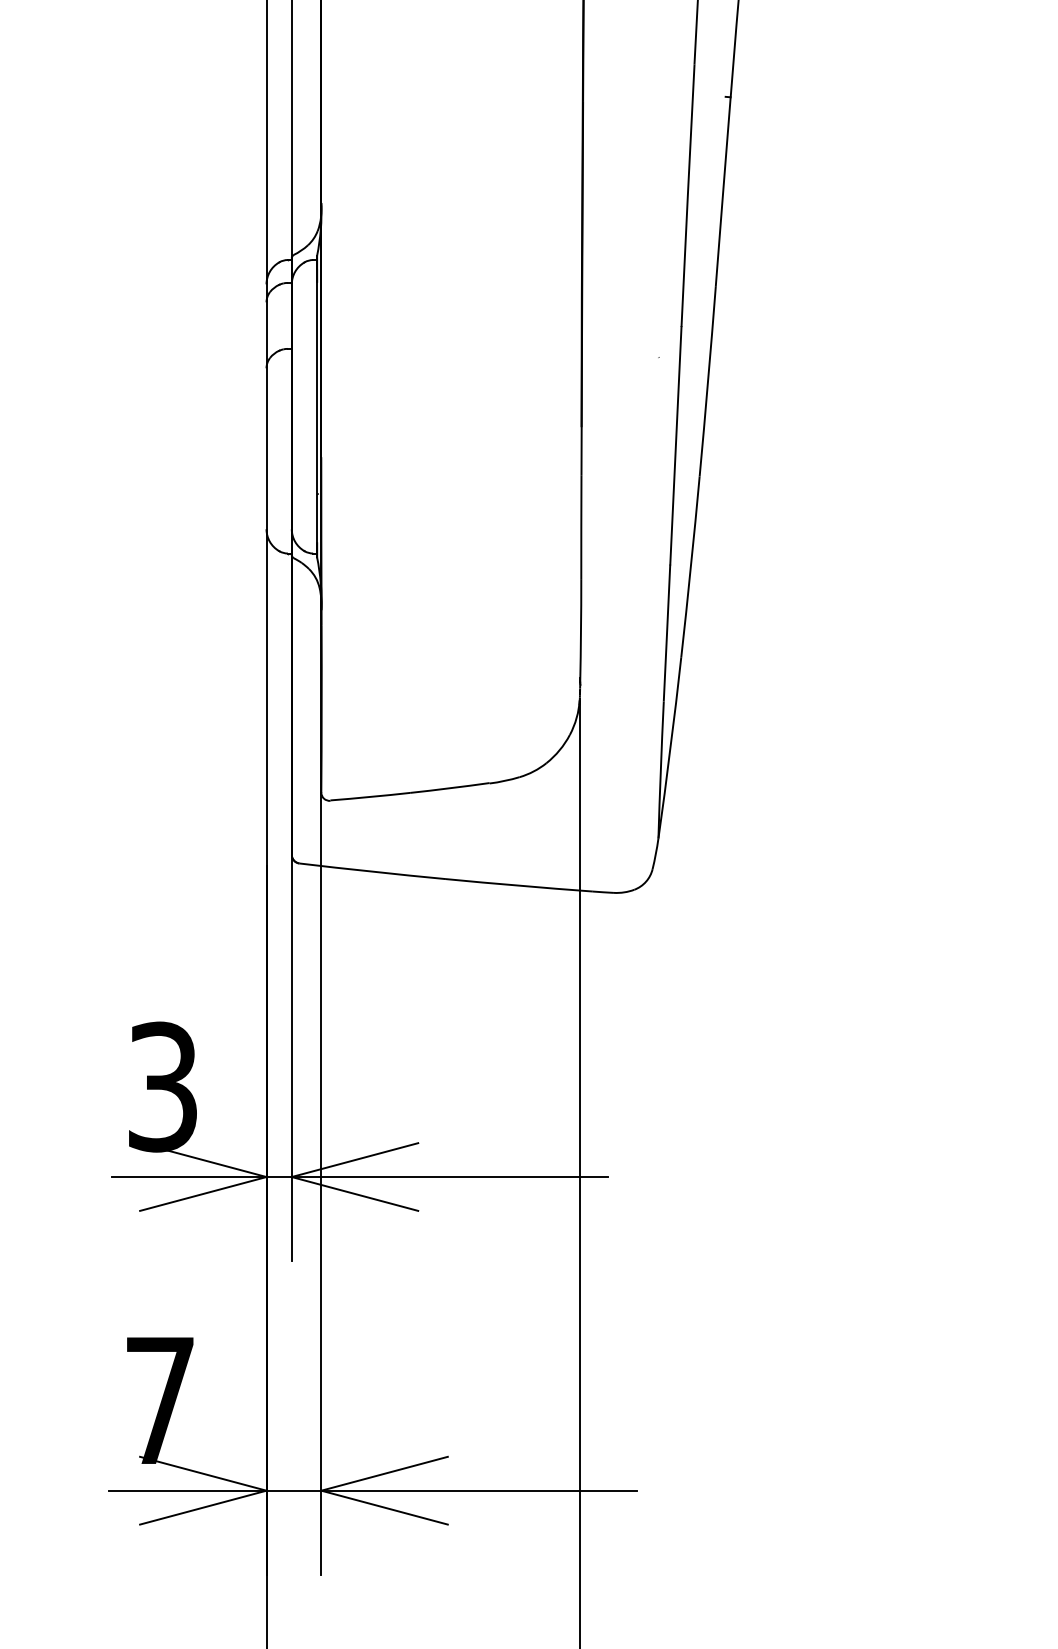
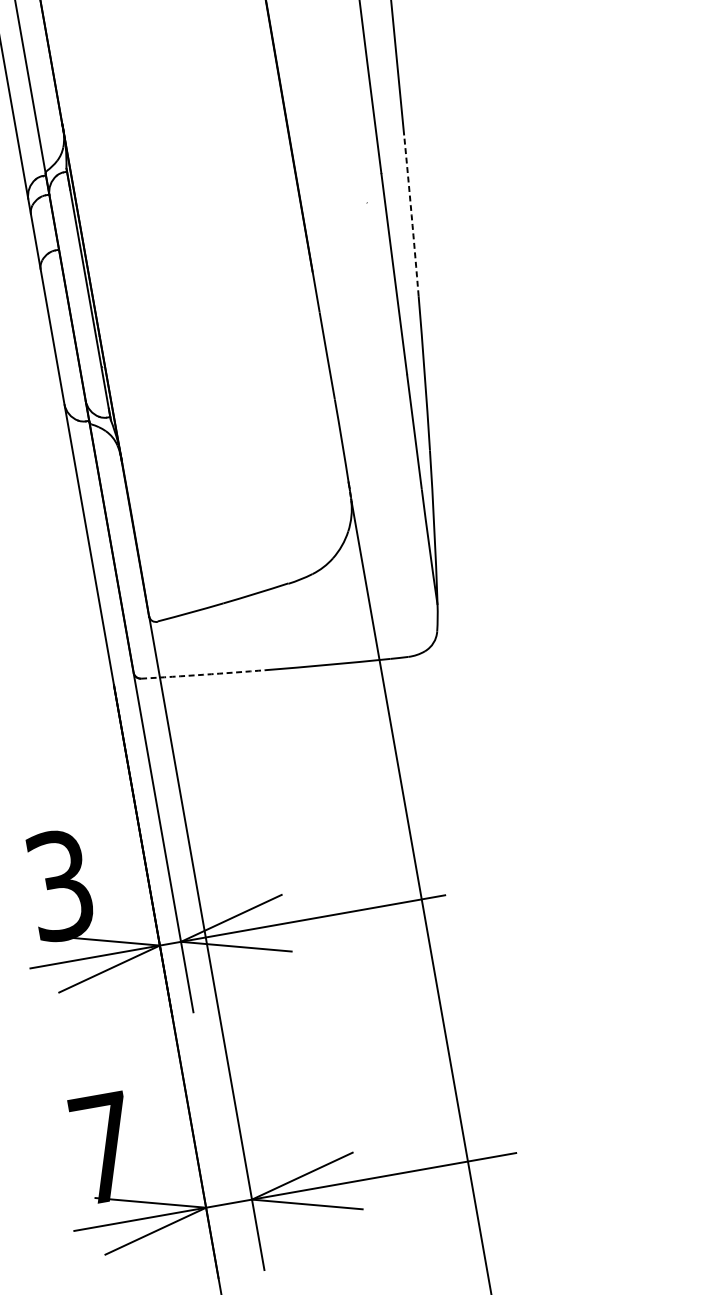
arc: (708, 381) -> (412, 215), solid -> dashed
arc: (372, 871) -> (203, 674), solid -> dashed

